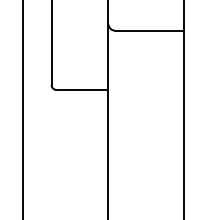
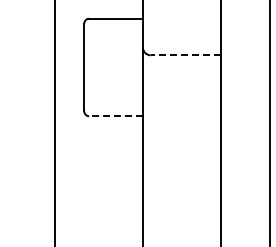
line: (149, 31) -> (185, 55), solid -> dashed
line: (82, 90) -> (116, 116), solid -> dashed

